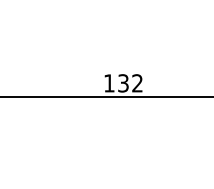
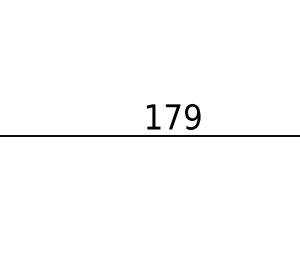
text: (130, 83) -> (182, 117), 132 -> 179

